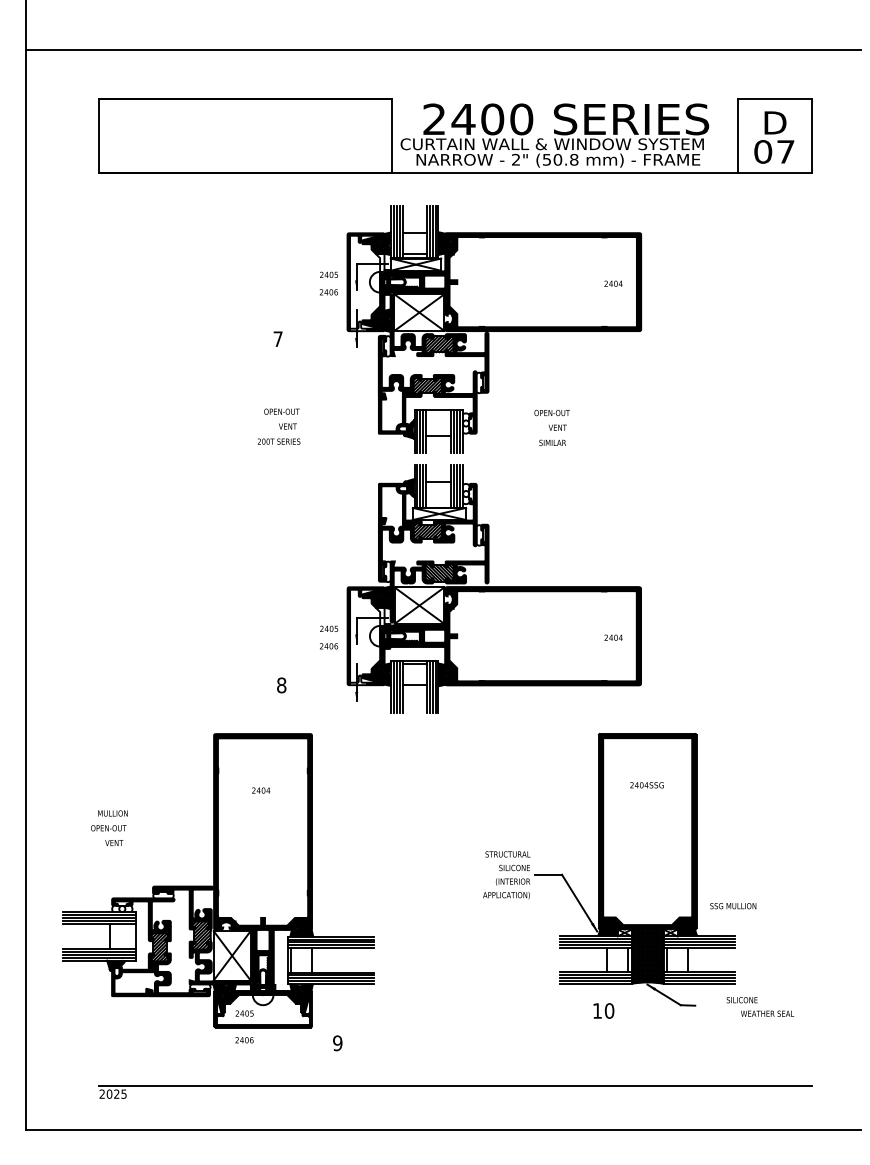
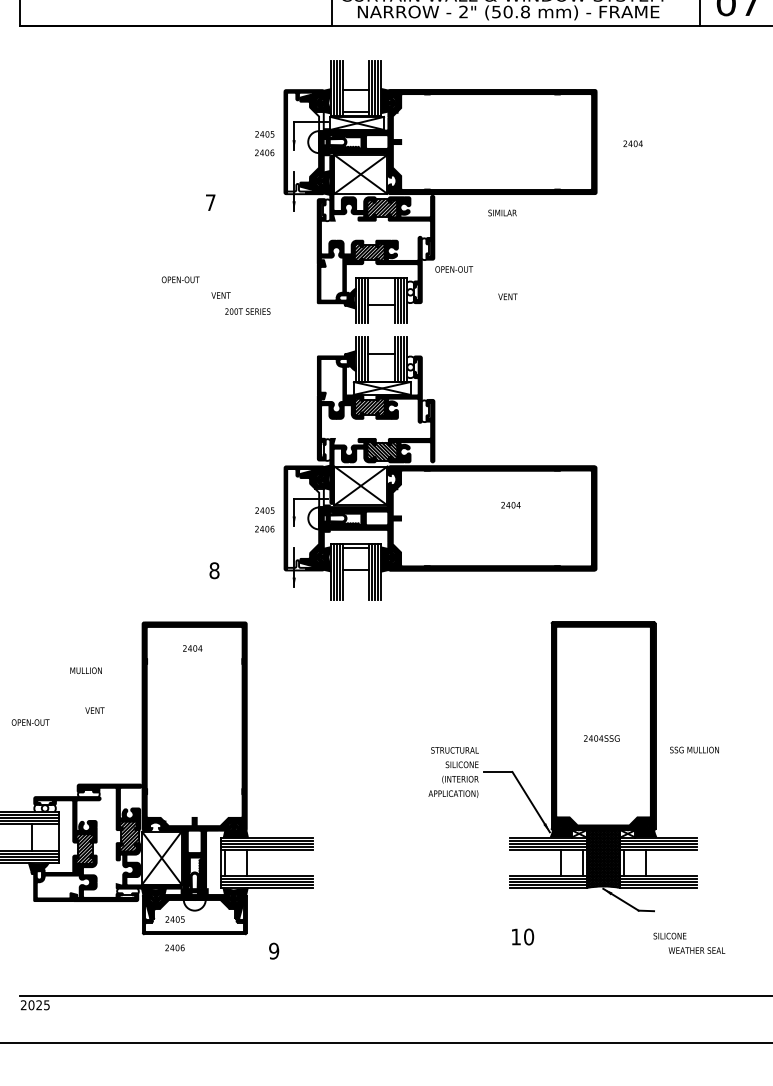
text: (613, 283) -> (633, 143), moved
text: (281, 411) -> (180, 279), moved
text: (551, 413) -> (453, 269), moved
text: (278, 441) -> (247, 311), moved
text: (552, 442) -> (502, 212), moved
text: (613, 637) -> (510, 504), moved
text: (646, 785) -> (601, 738), moved
text: (261, 790) -> (193, 648), moved
text: (112, 813) -> (85, 670), moved
text: (114, 843) -> (95, 711), moved
text: (733, 906) -> (694, 750), moved
text: (760, 1006) -> (689, 942), moved
text: (603, 1010) -> (522, 936), moved

